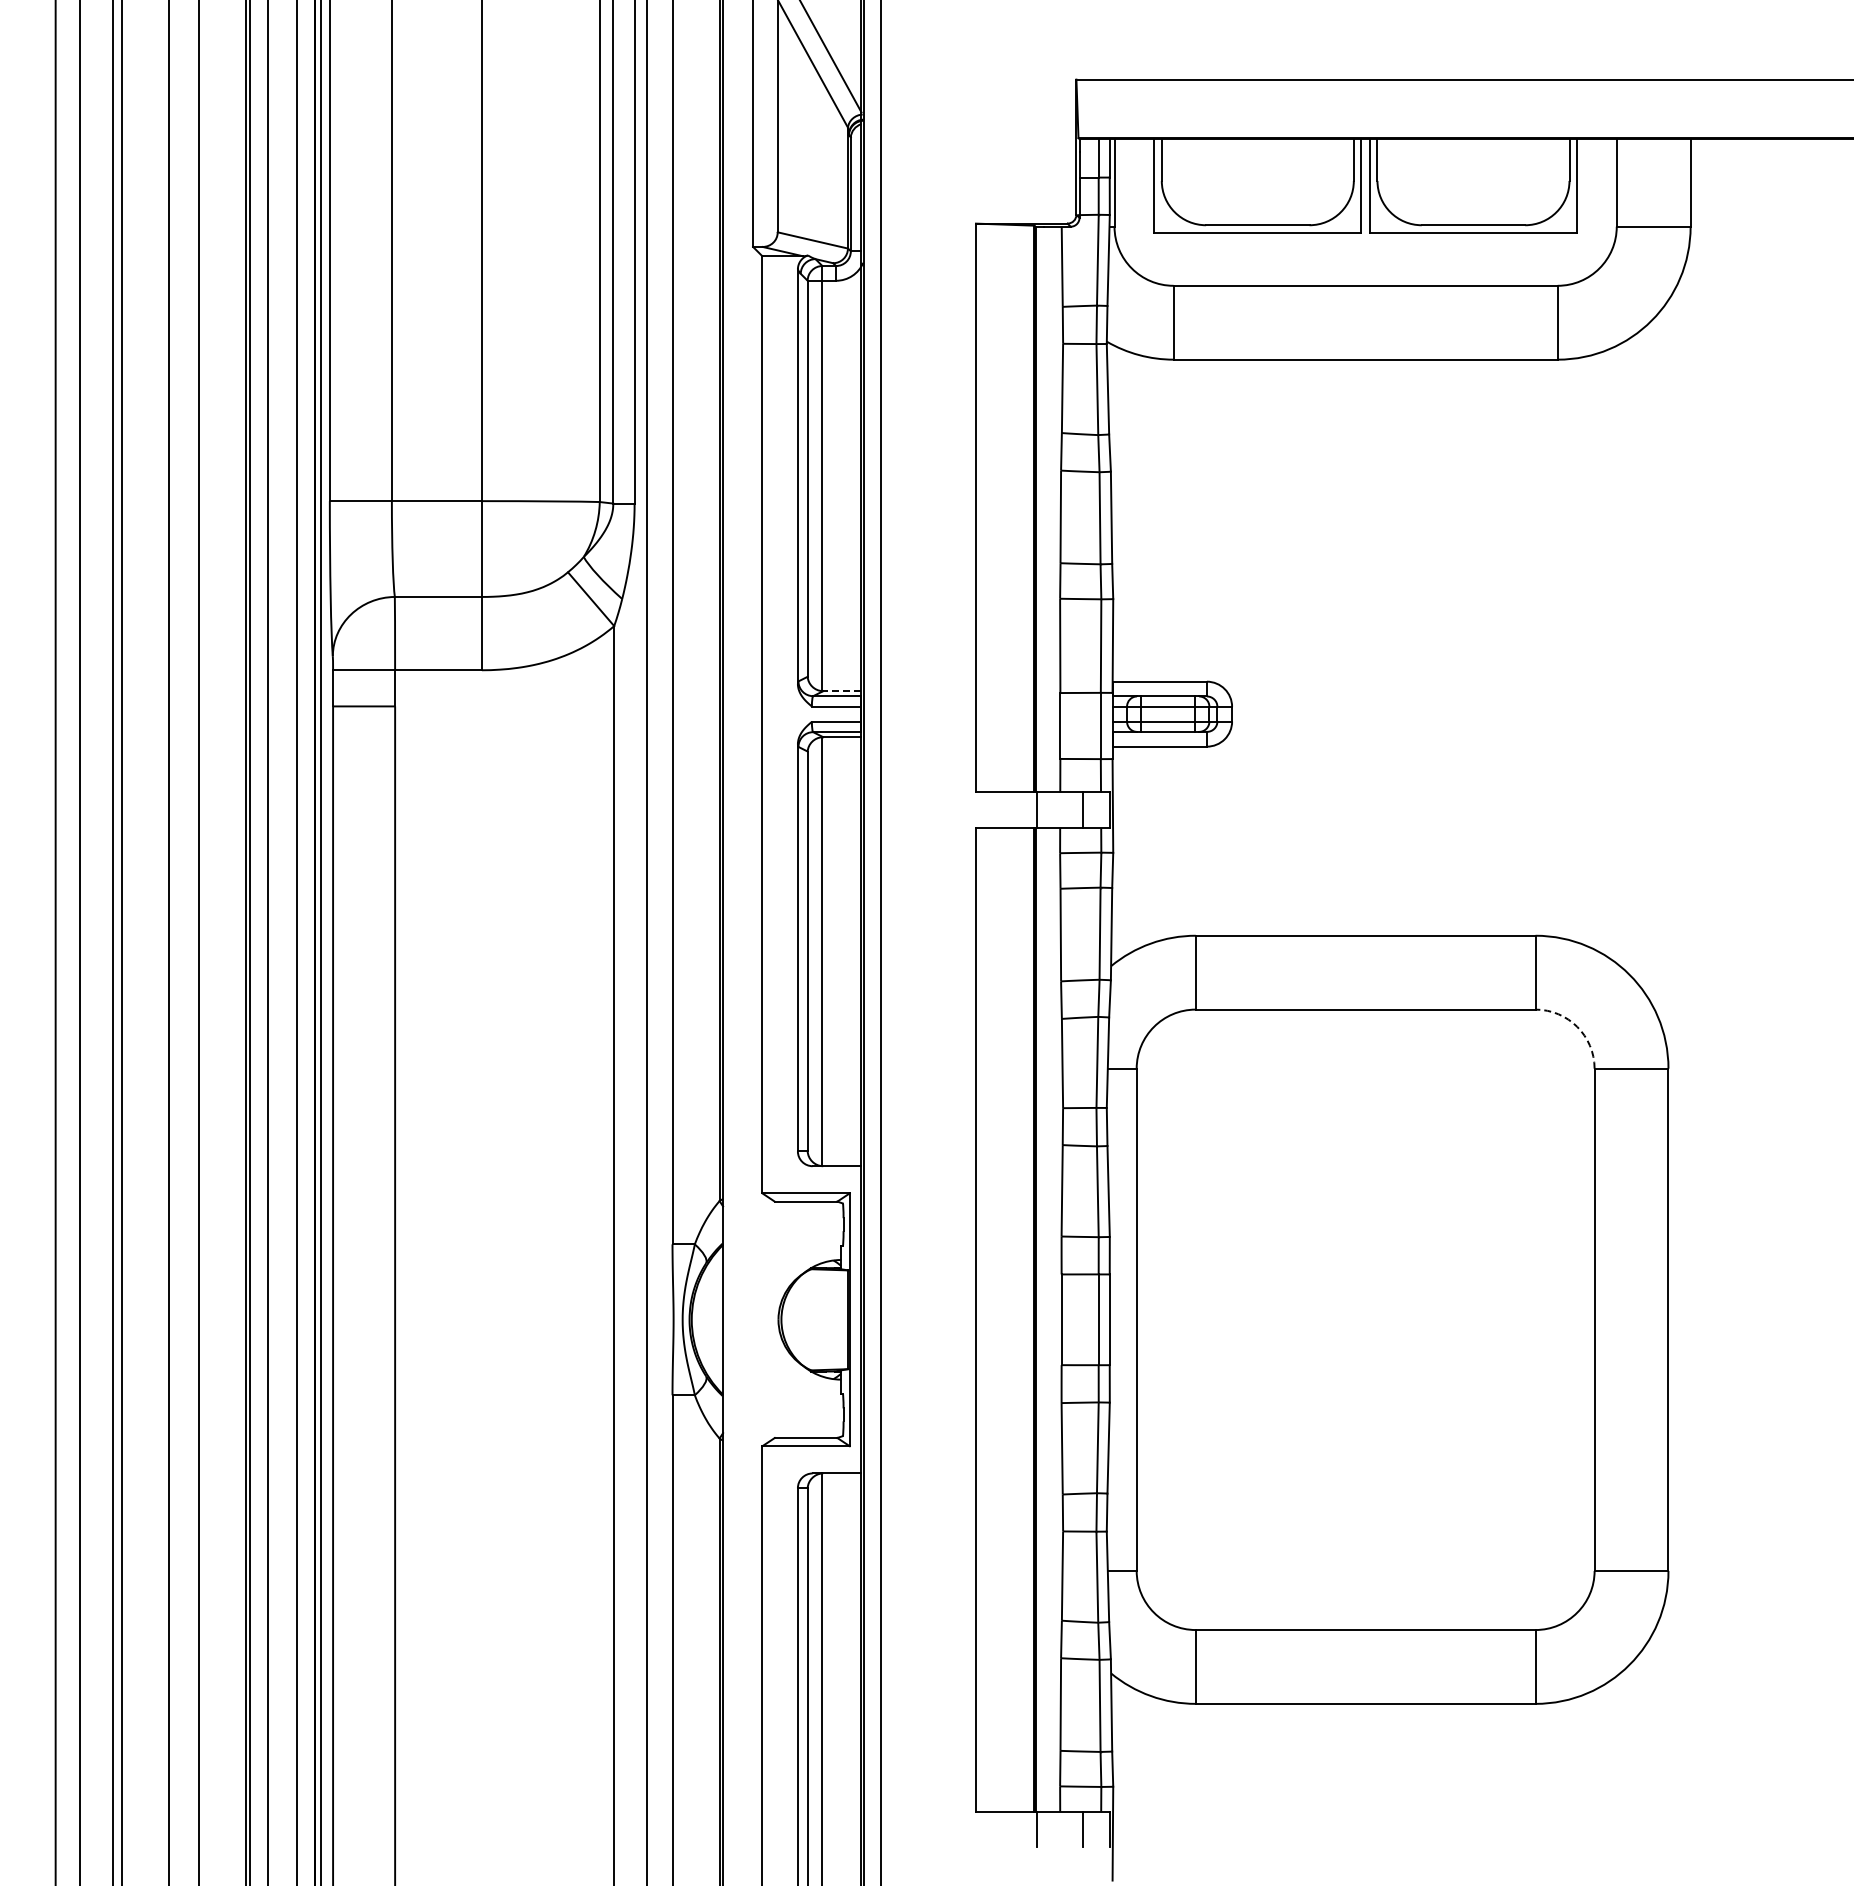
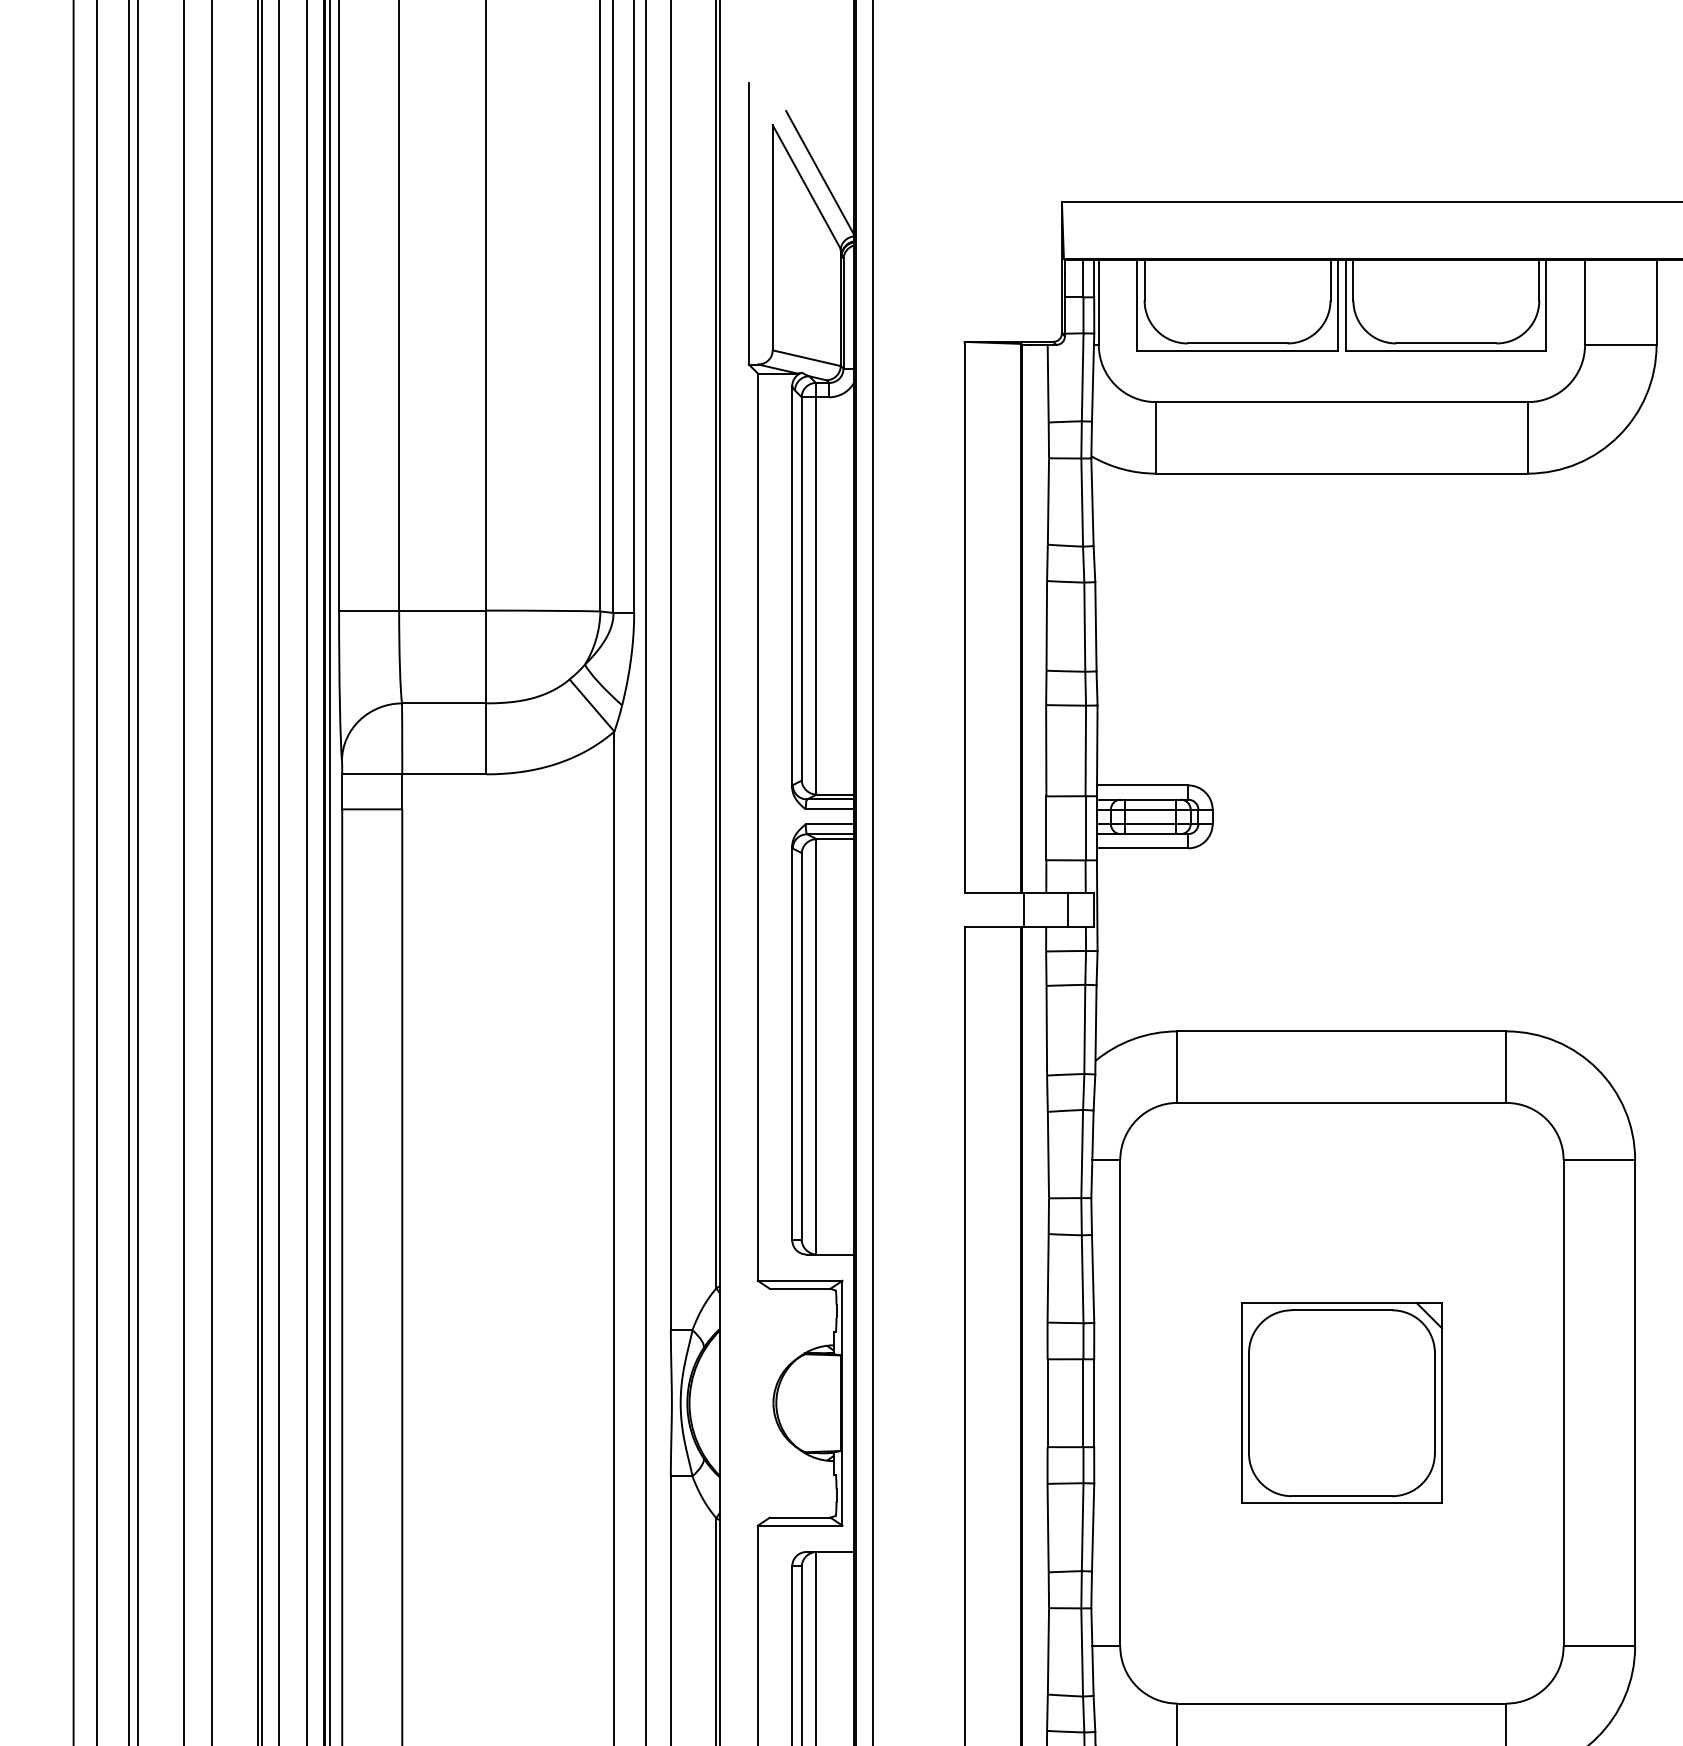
line: (841, 691) -> (834, 794), dashed -> solid
arc: (1577, 1026) -> (1547, 1119), dashed -> solid
part: (1365, 1319) -> (1341, 1402), added

